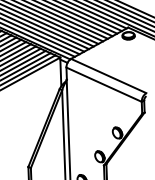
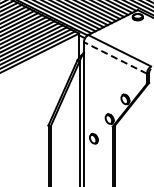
line: (104, 84) -> (115, 57), solid -> dashed

